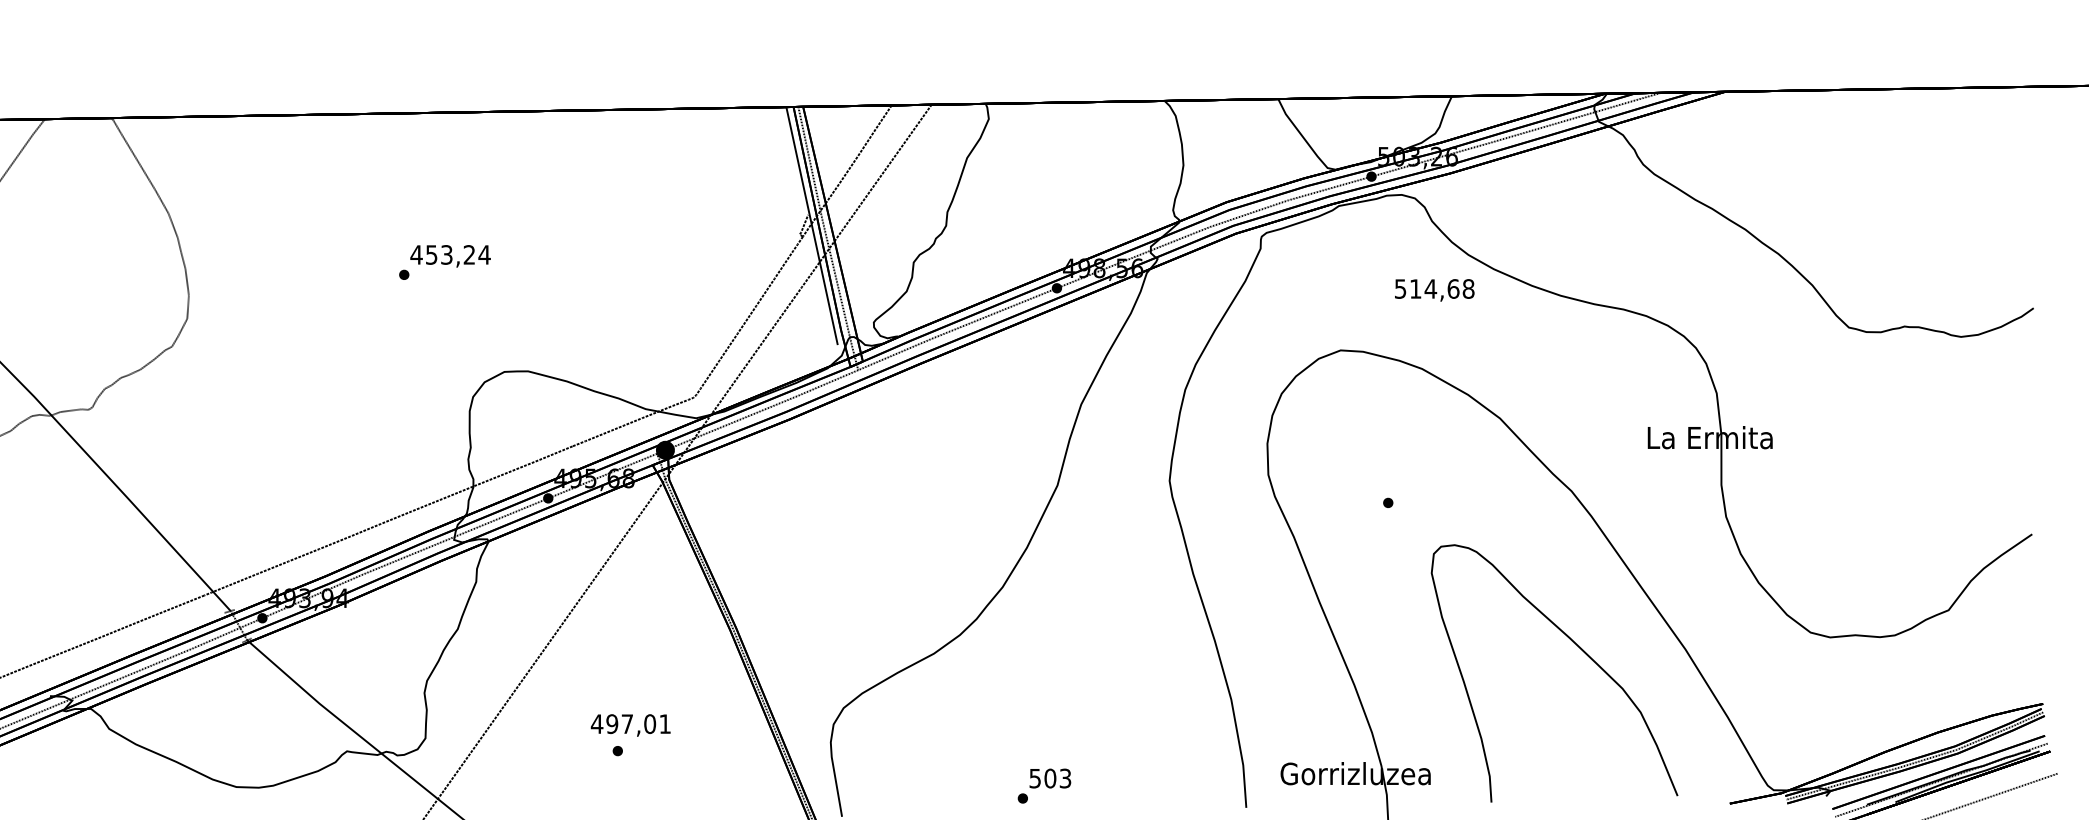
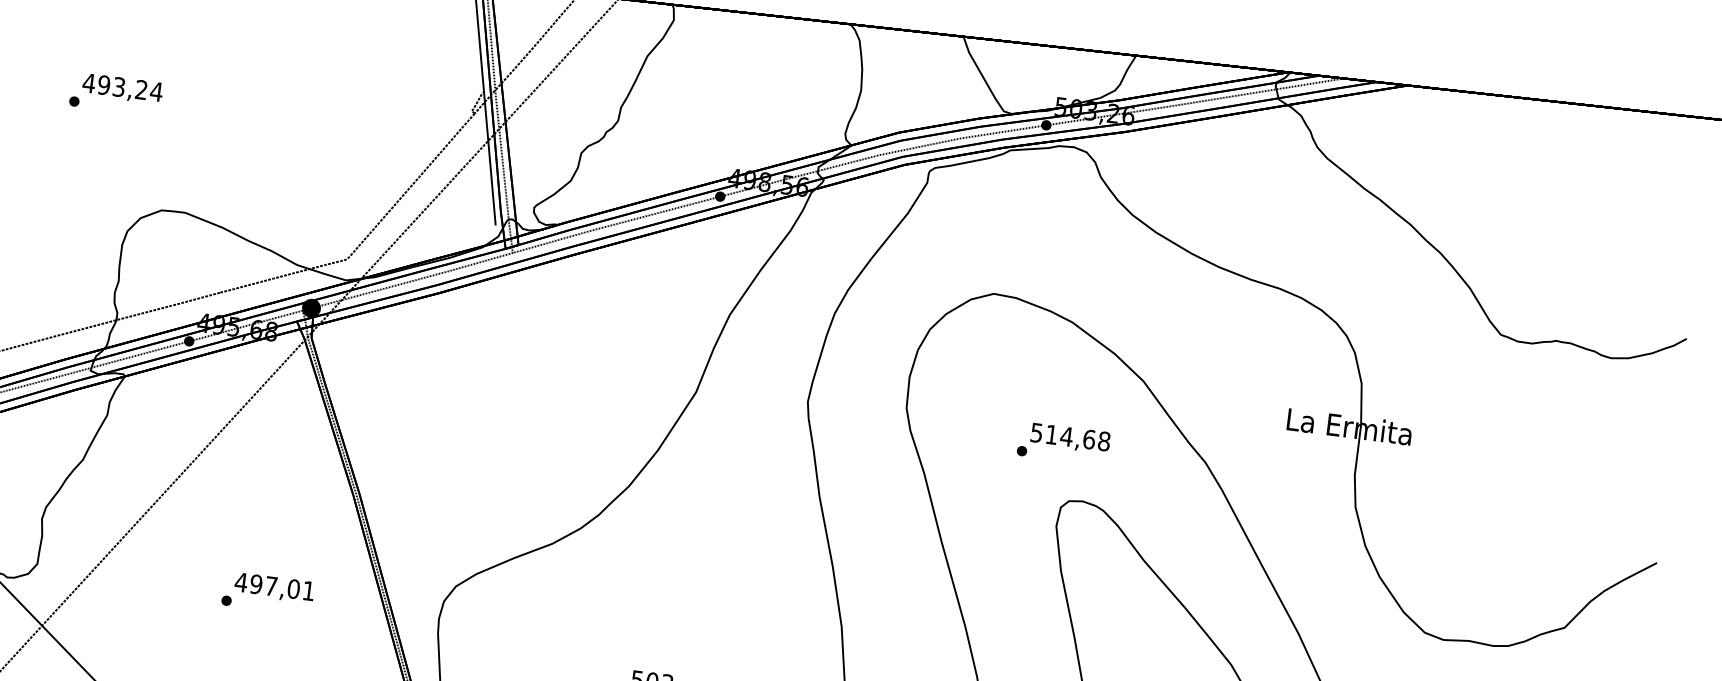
text: (431, 254) -> (103, 84), 453,24 -> 493,24
text: (1434, 290) -> (1070, 438), moved
text: (630, 725) -> (274, 588), moved

